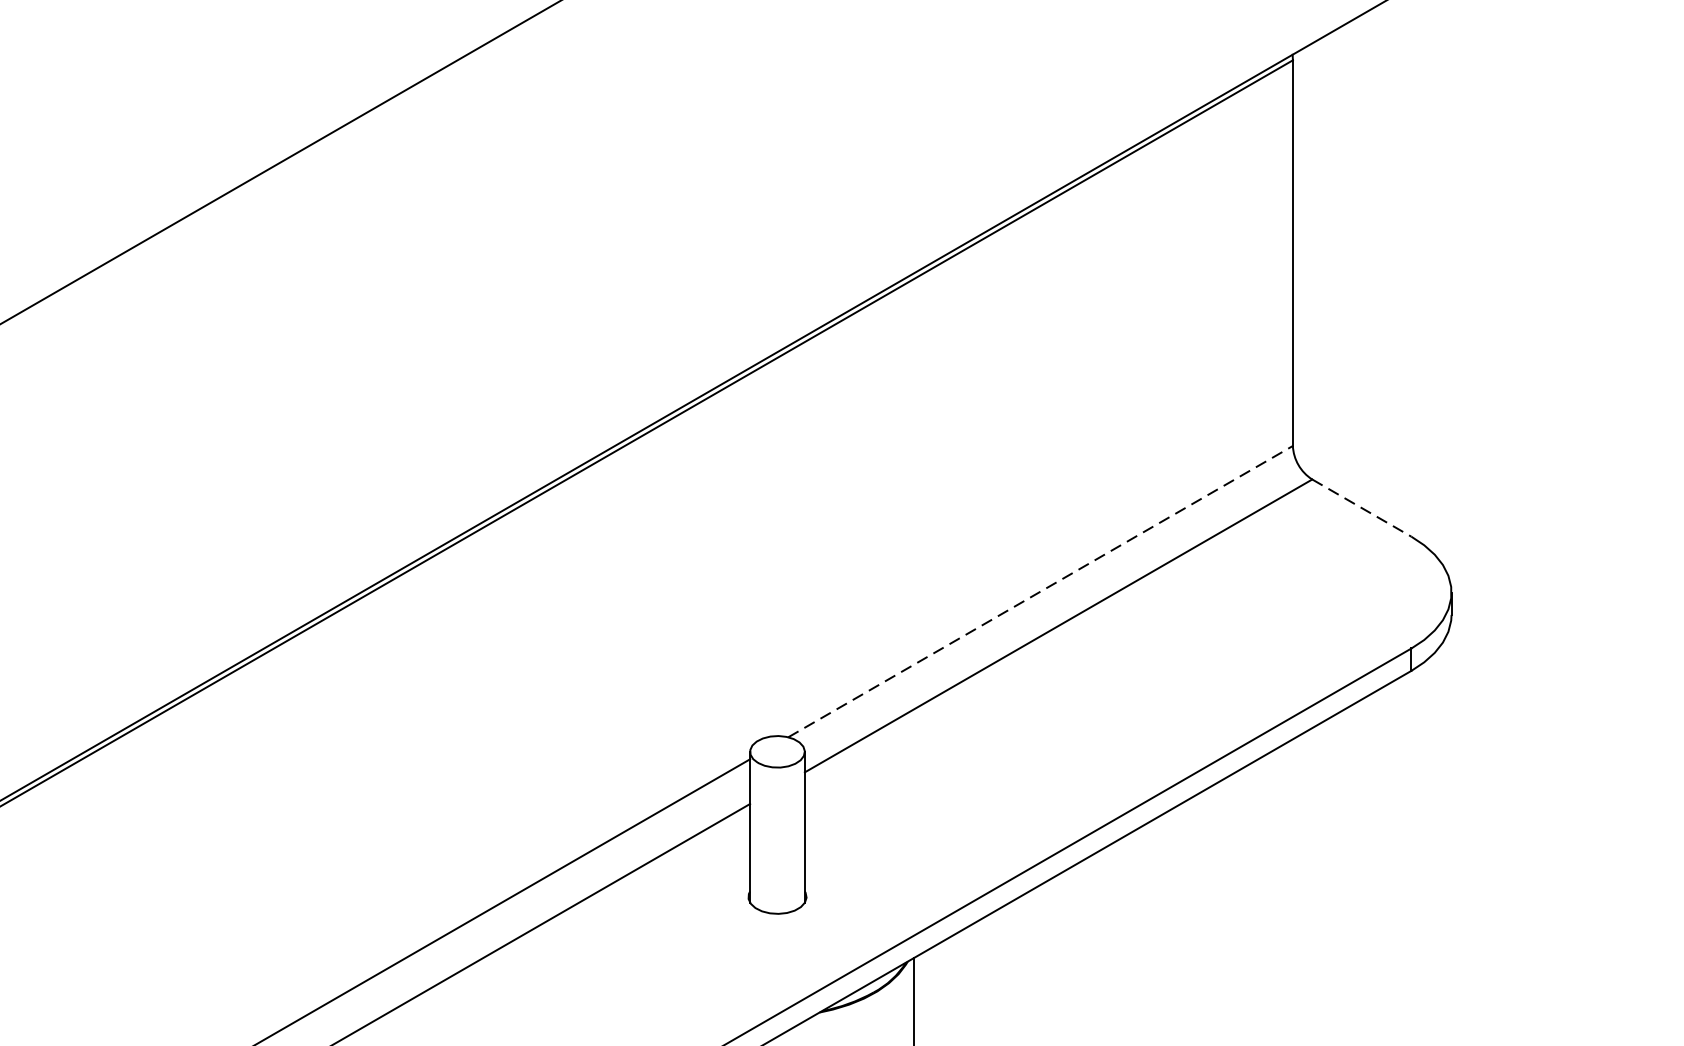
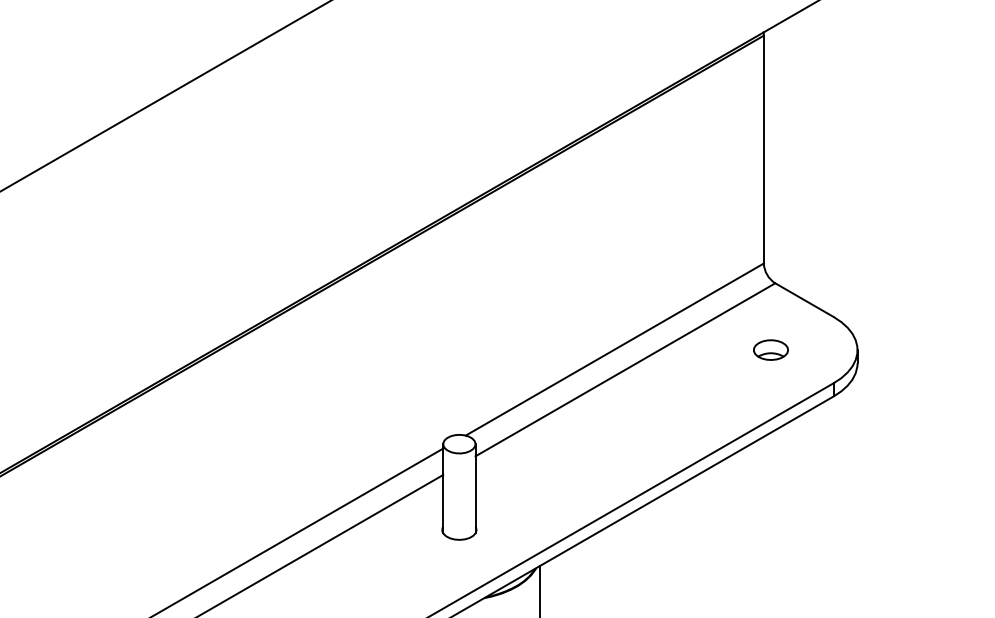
line: (1361, 508) -> (804, 300), dashed -> solid
line: (1041, 591) -> (615, 349), dashed -> solid
part: (1304, 591) -> (770, 349), added

